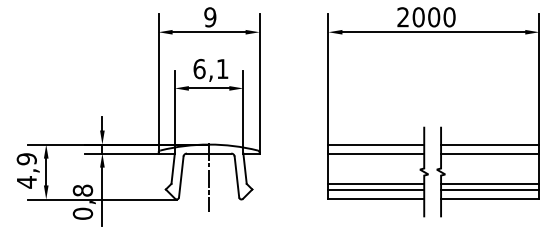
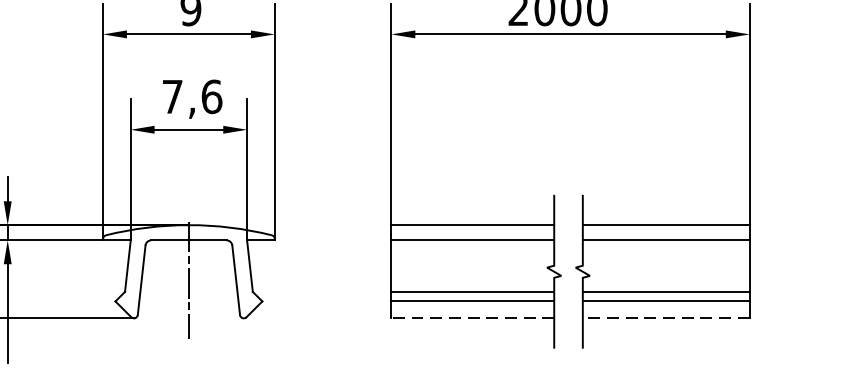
text: (210, 68) -> (191, 95), 6,1 -> 7,6
line: (376, 199) -> (473, 318), solid -> dashed
line: (489, 199) -> (665, 318), solid -> dashed

